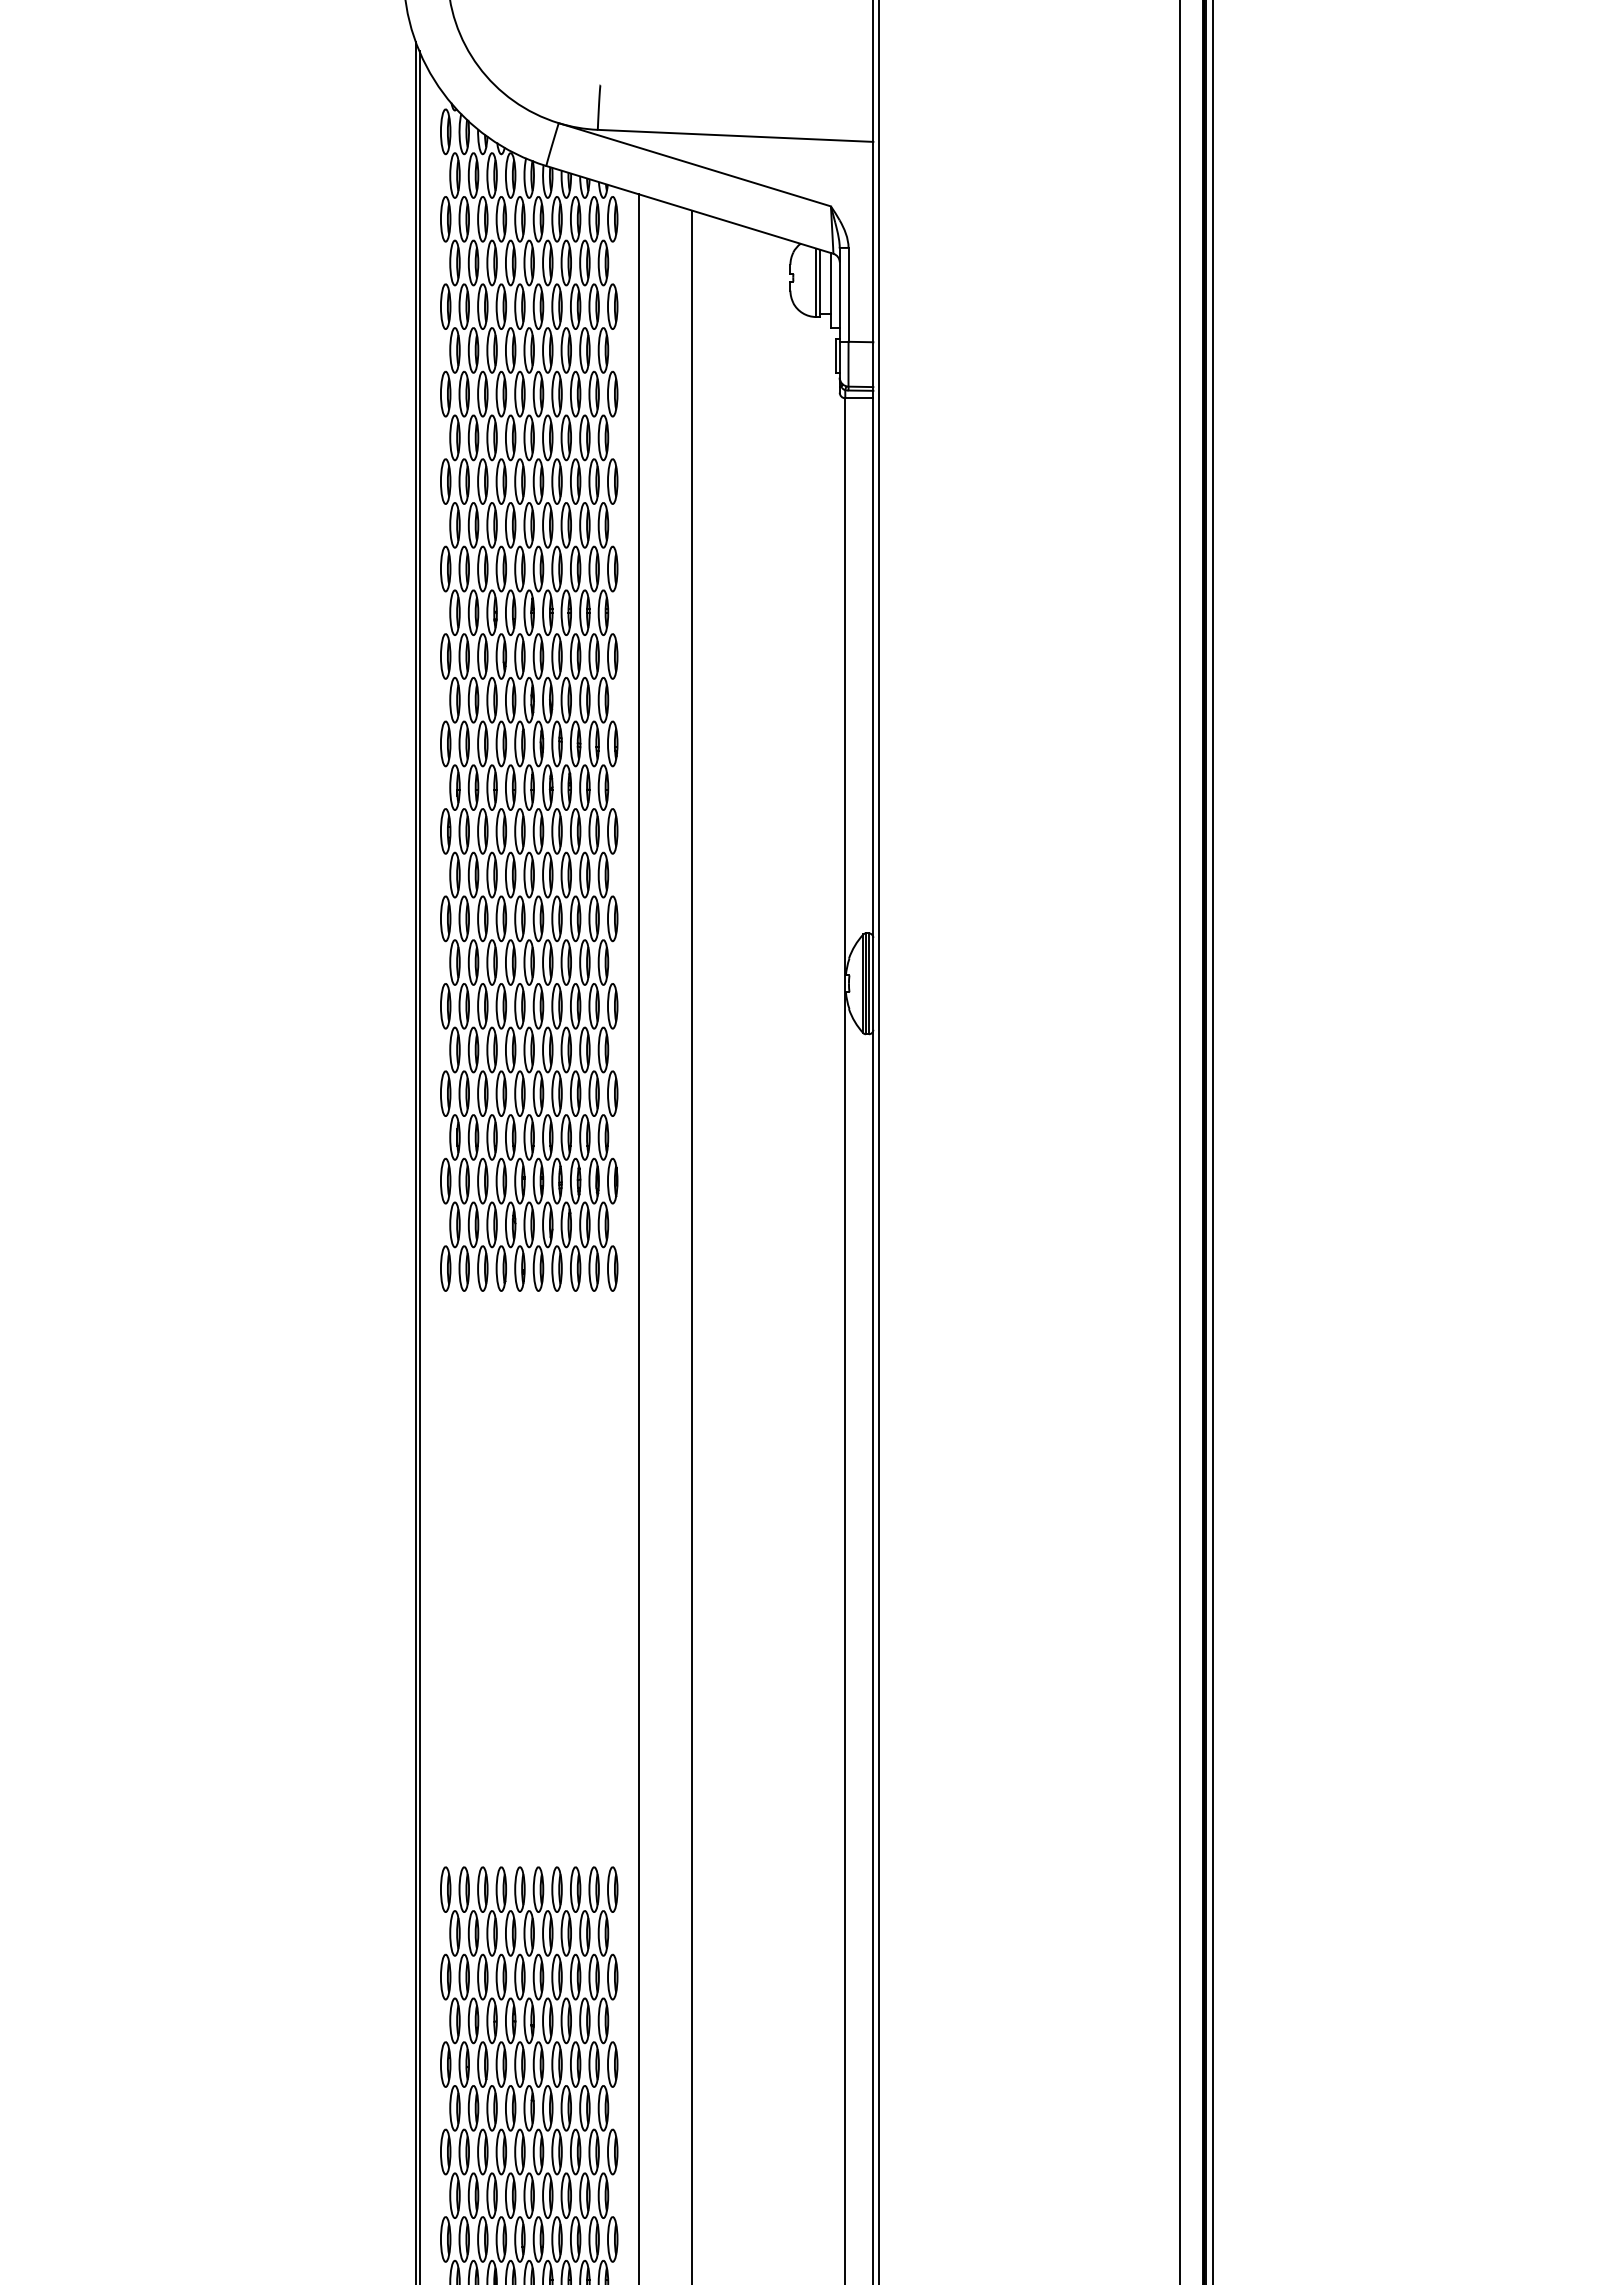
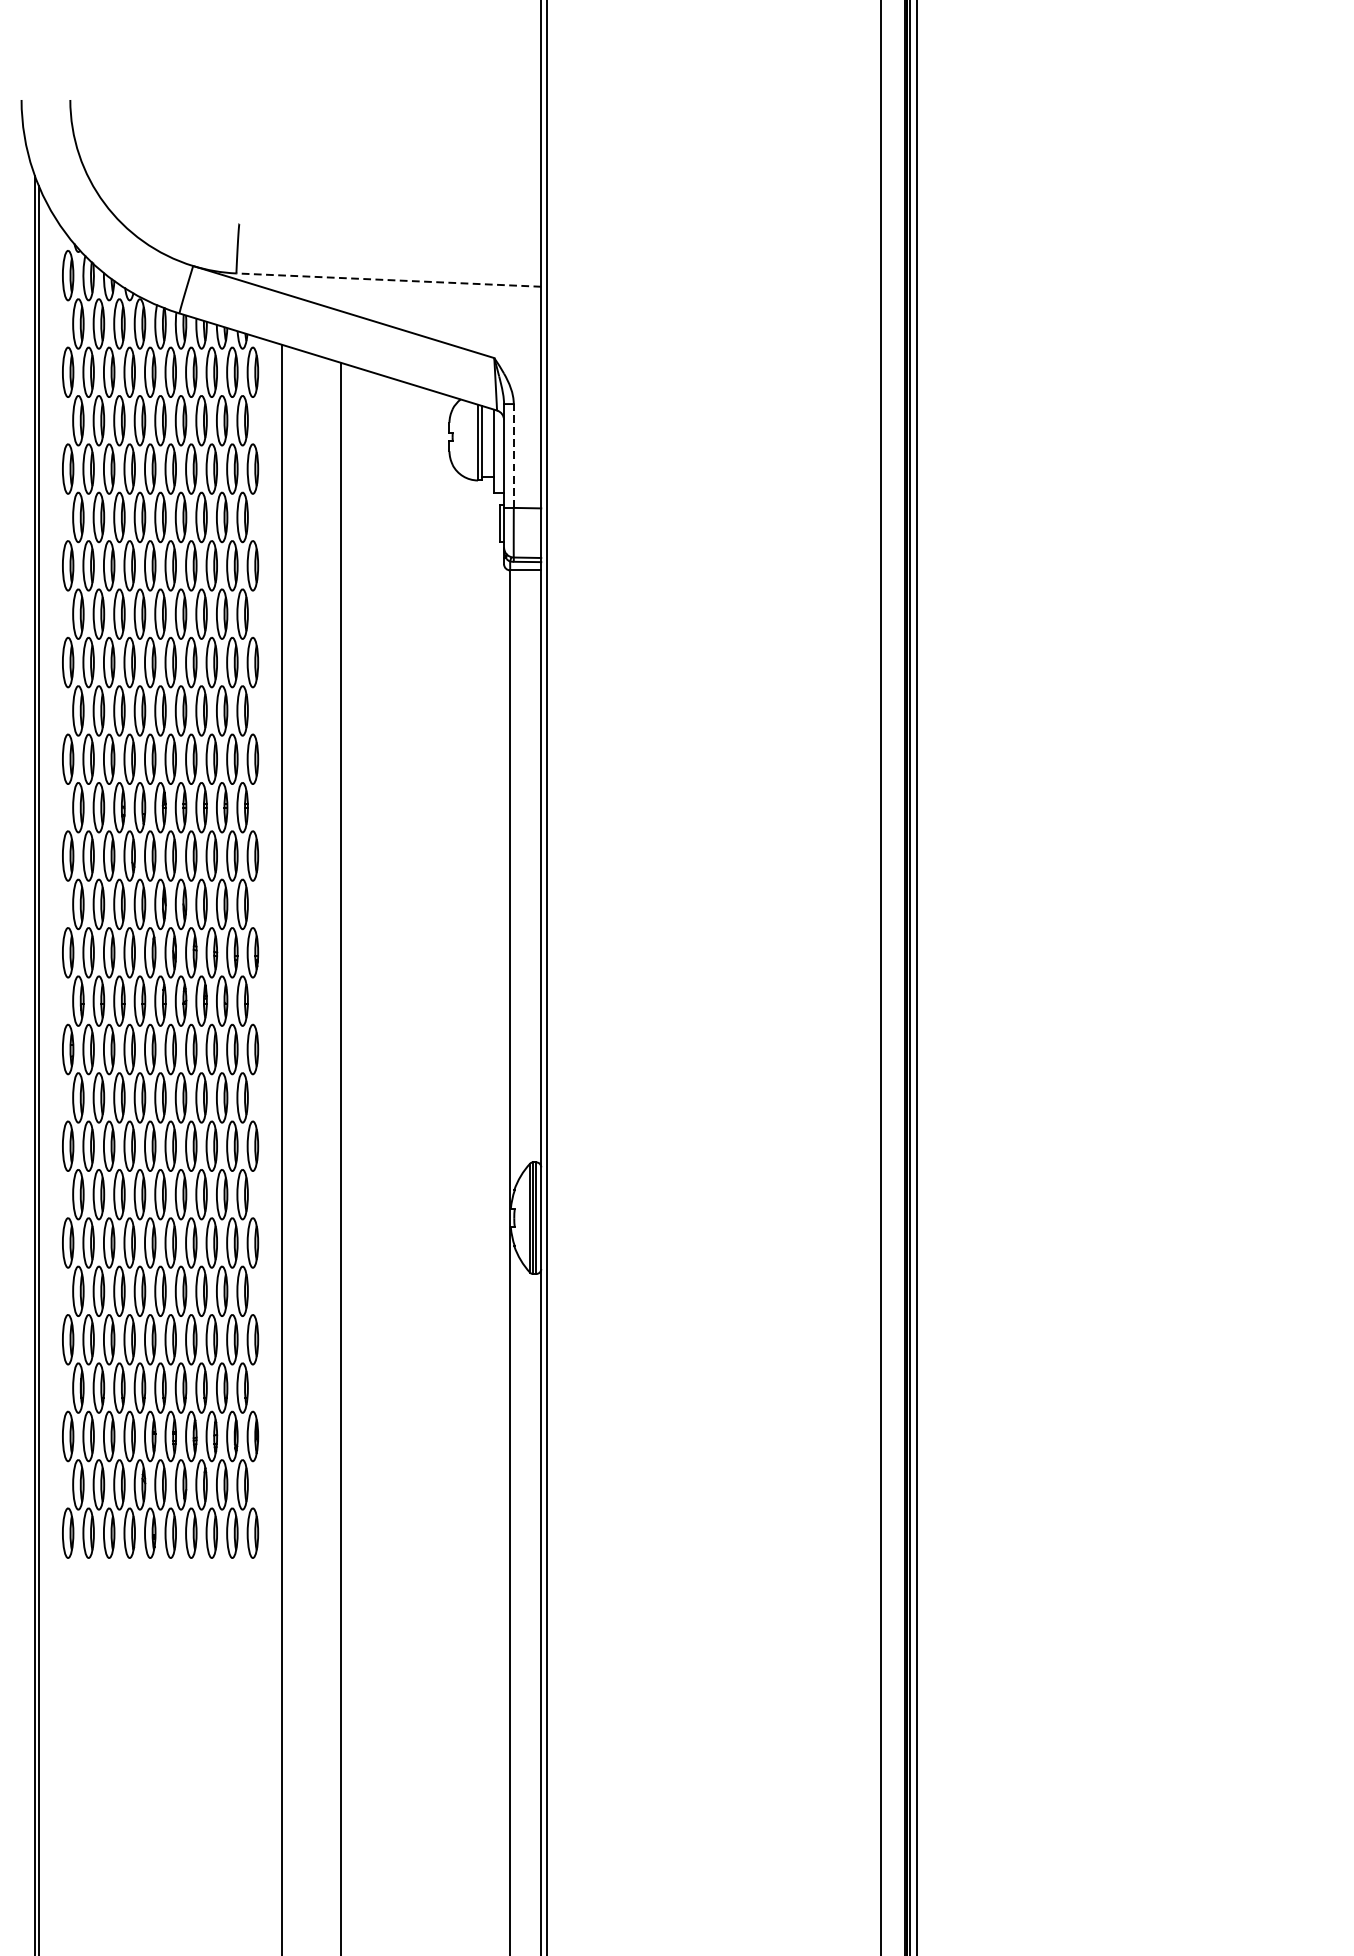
line: (735, 135) -> (388, 279), solid -> dashed
line: (848, 294) -> (513, 455), solid -> dashed

